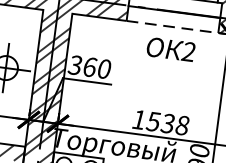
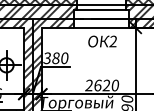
line: (172, 27) -> (101, 28), dashed -> solid
text: (89, 65) -> (55, 57), 360 -> 380
text: (161, 122) -> (102, 85), 1538 -> 2620

